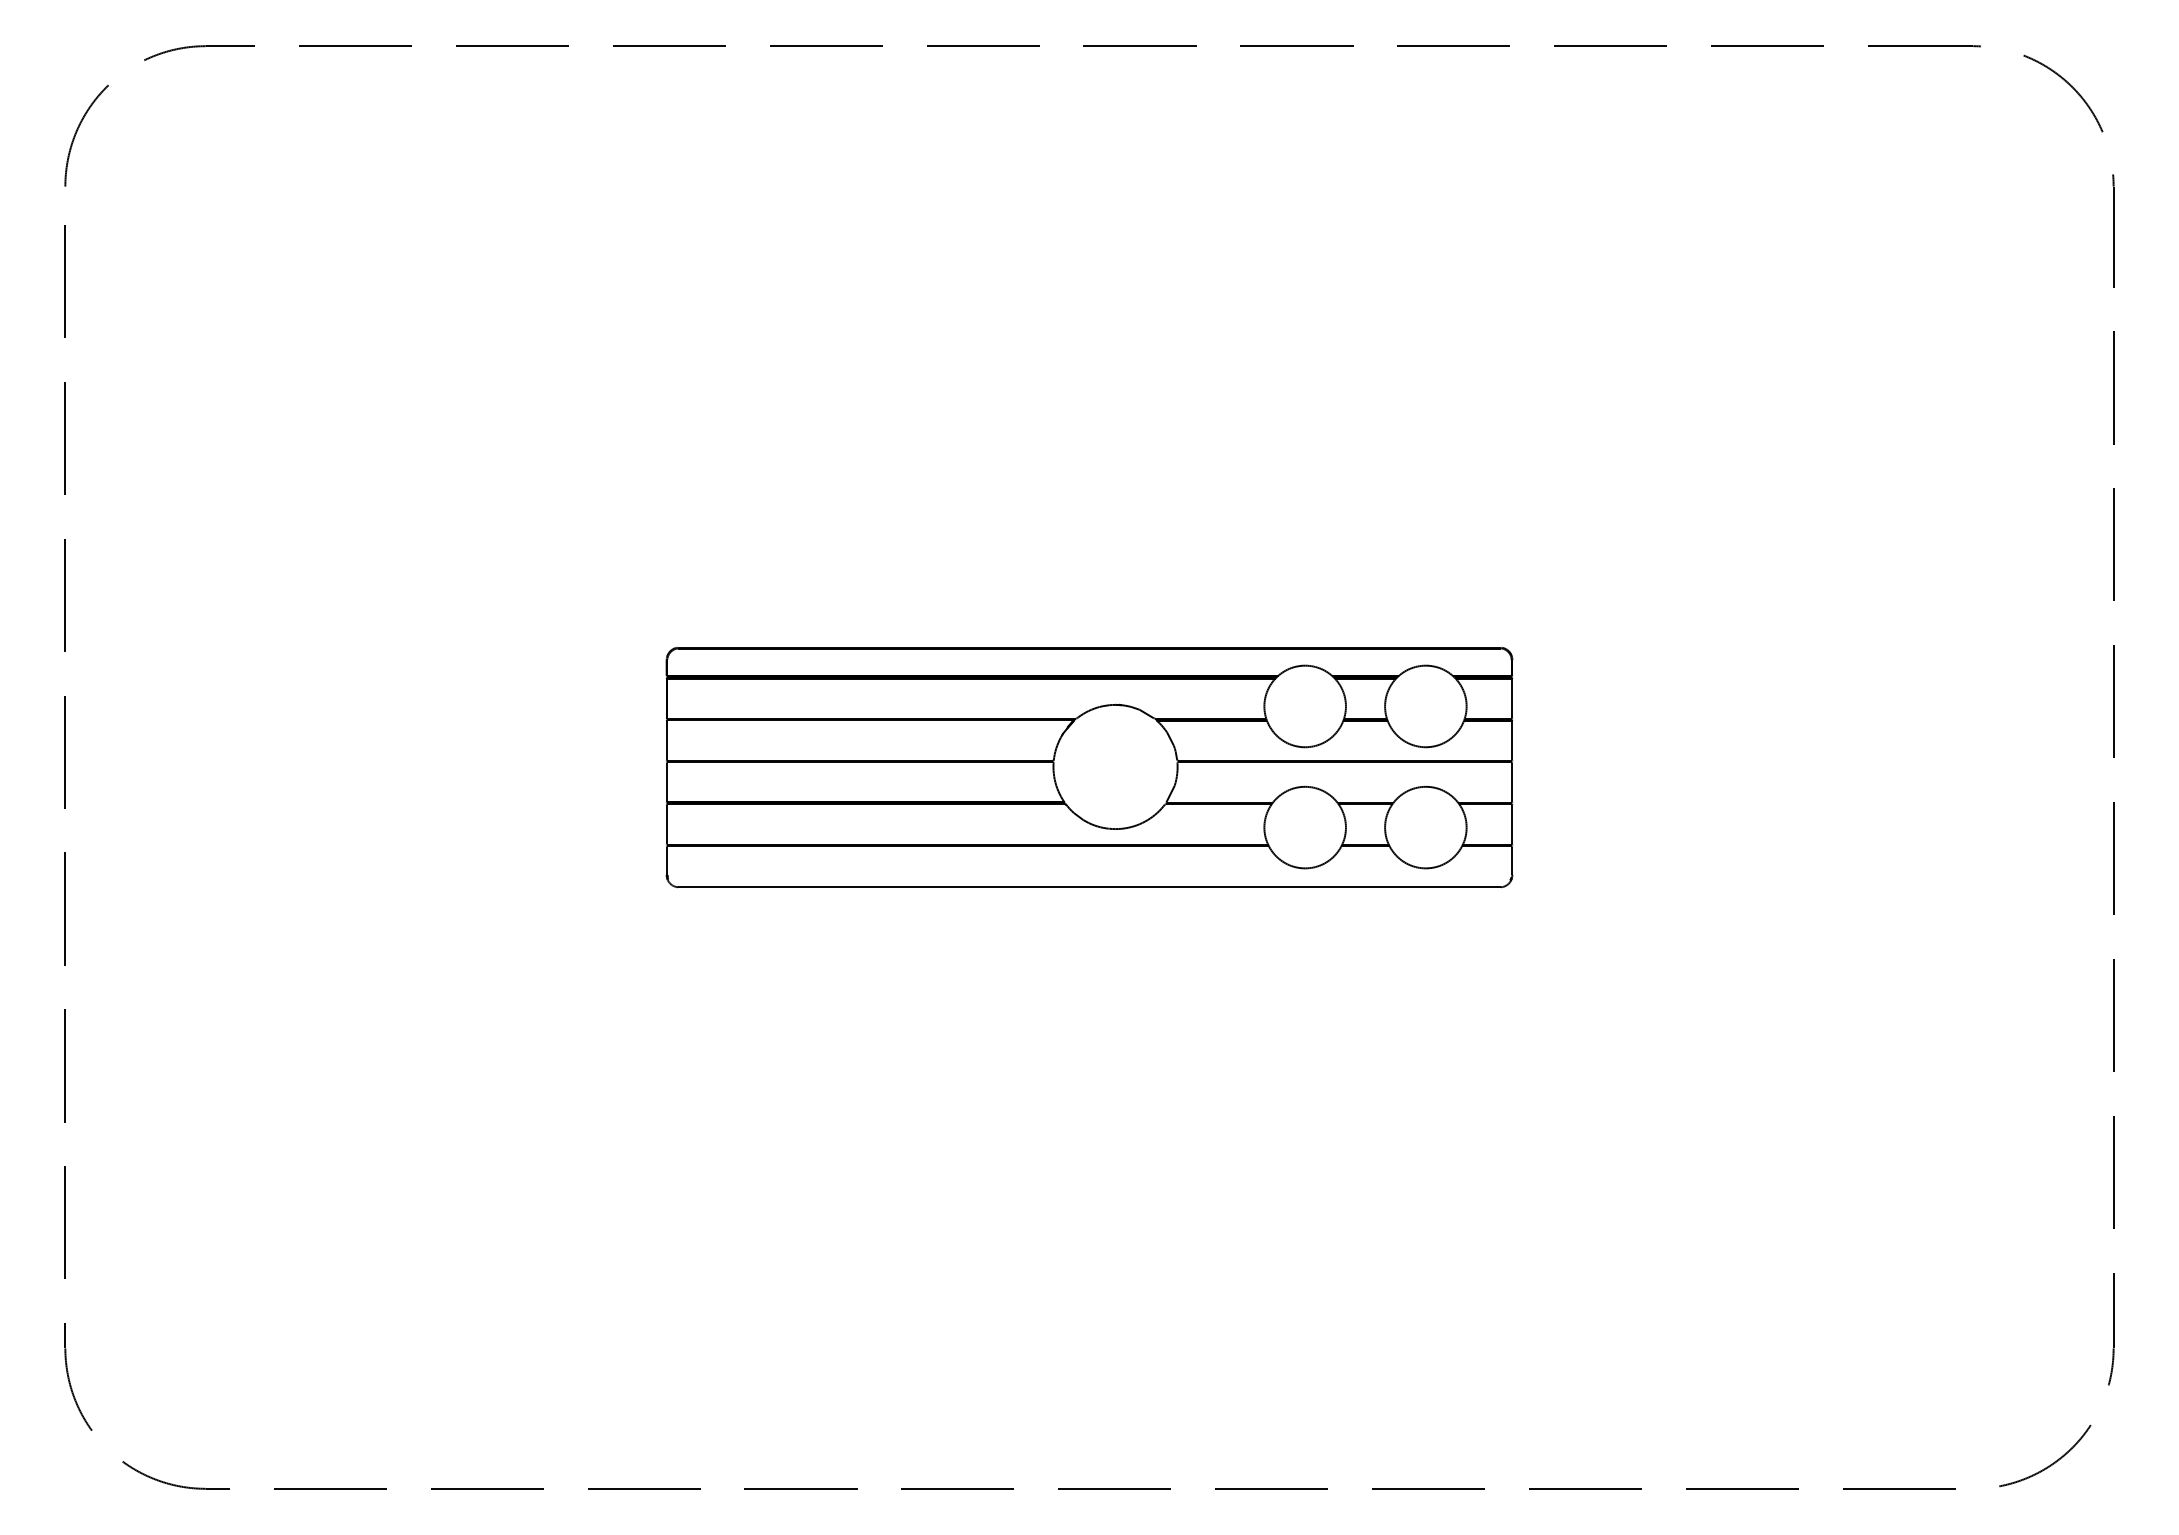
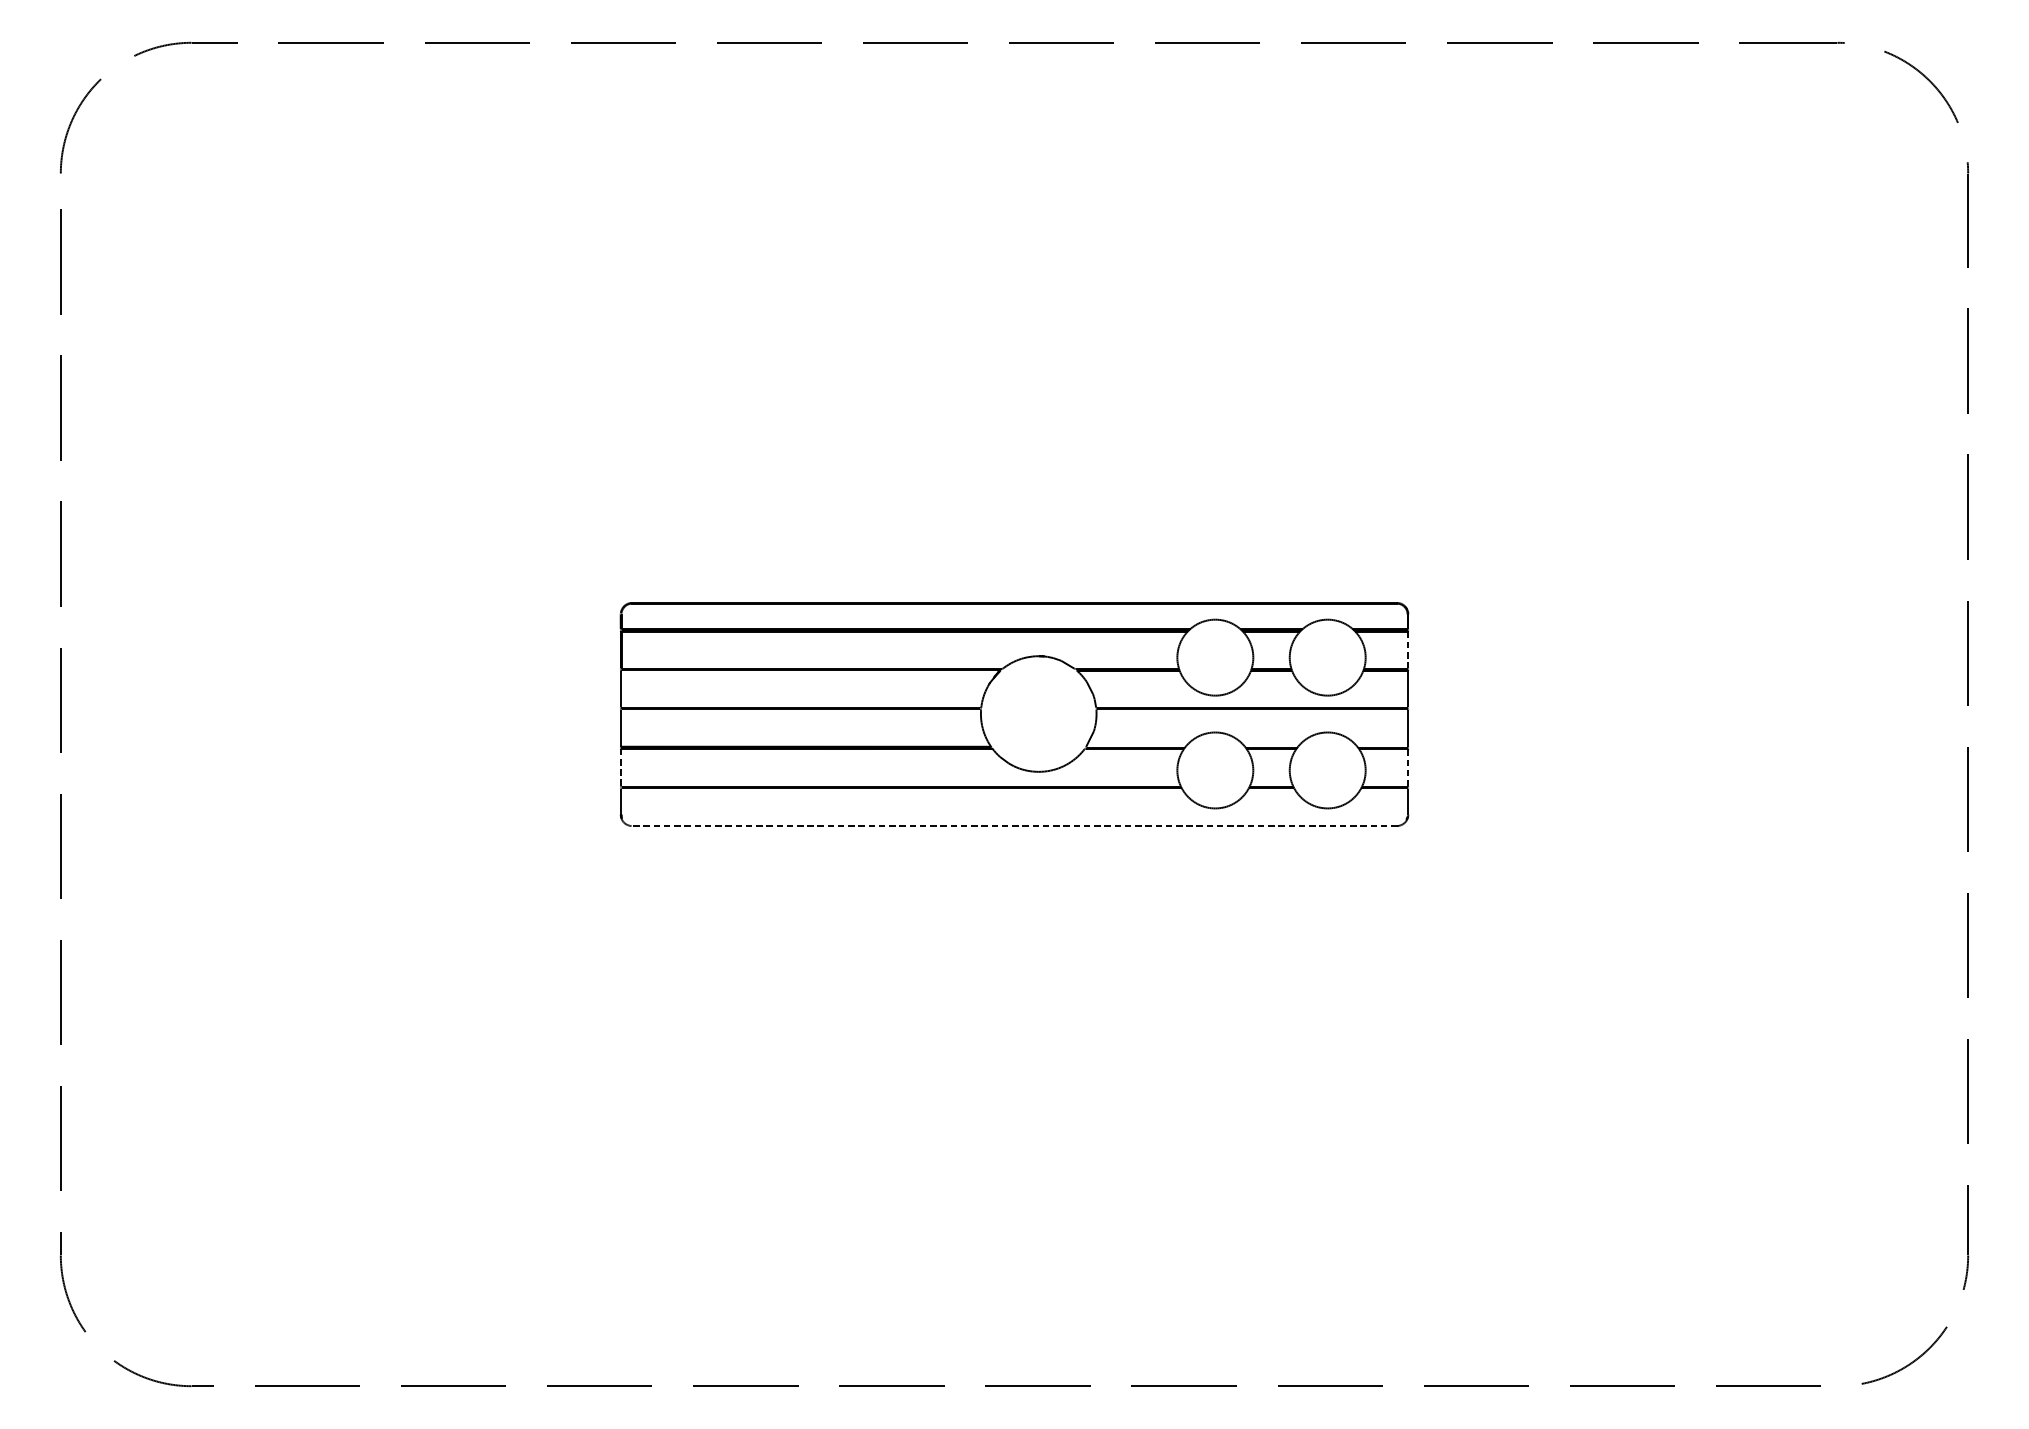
line: (1512, 698) -> (1408, 650), solid -> dashed
line: (666, 824) -> (620, 767), solid -> dashed
line: (1512, 824) -> (1408, 767), solid -> dashed
line: (1089, 887) -> (1014, 826), solid -> dashed

